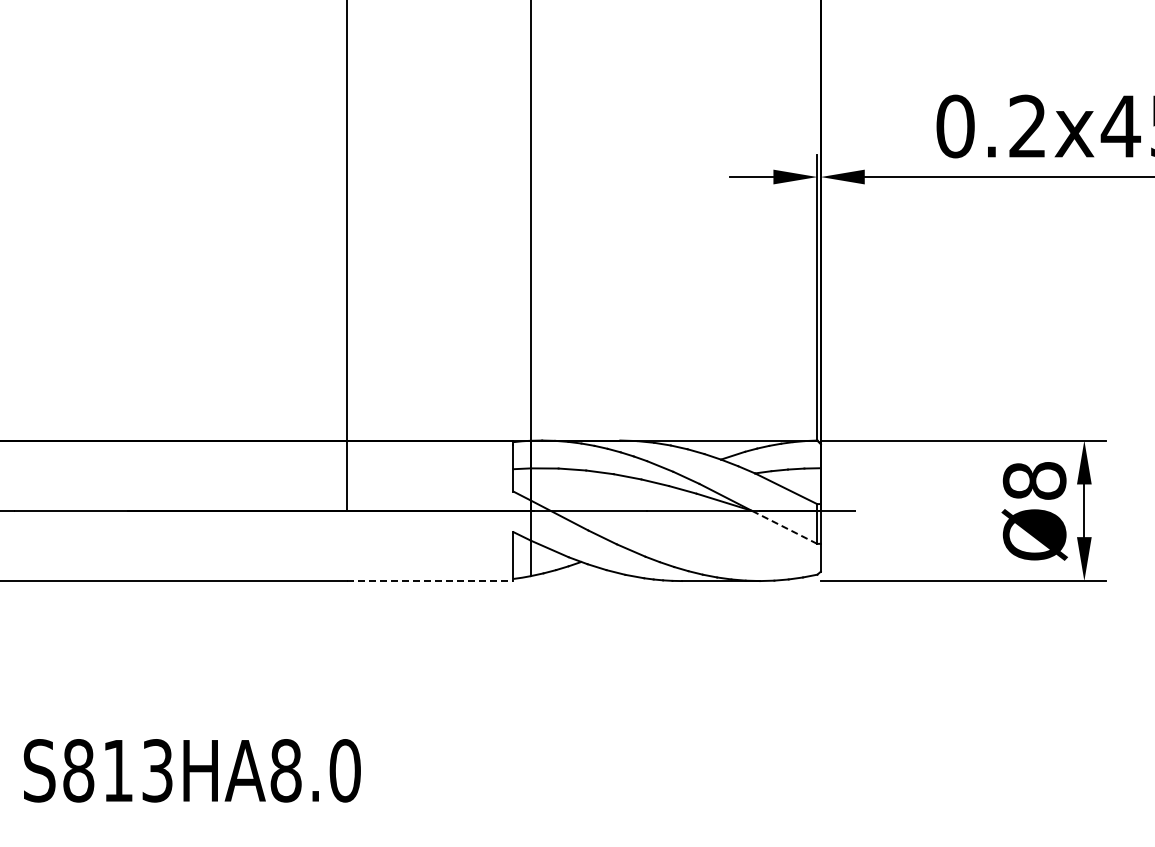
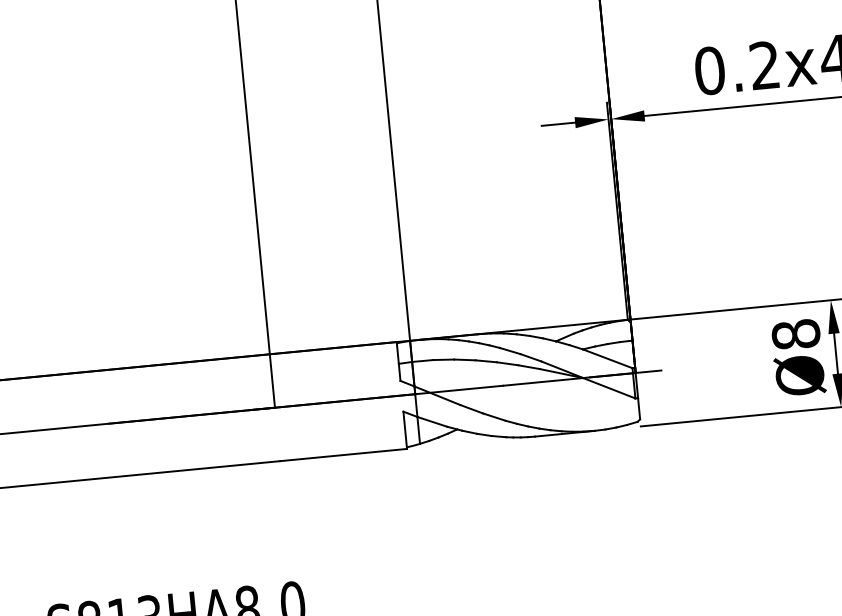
line: (784, 527) -> (609, 388), dashed -> solid
line: (430, 581) -> (343, 455), dashed -> solid

